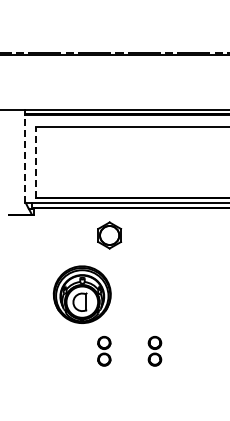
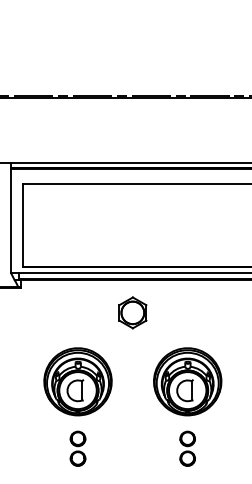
line: (25, 158) -> (10, 220), dashed -> solid
line: (35, 162) -> (22, 225), dashed -> solid
part: (109, 235) -> (132, 312), moved
part: (174, 294) -> (187, 381), added
part: (104, 351) -> (78, 449), moved
part: (154, 351) -> (187, 449), moved

